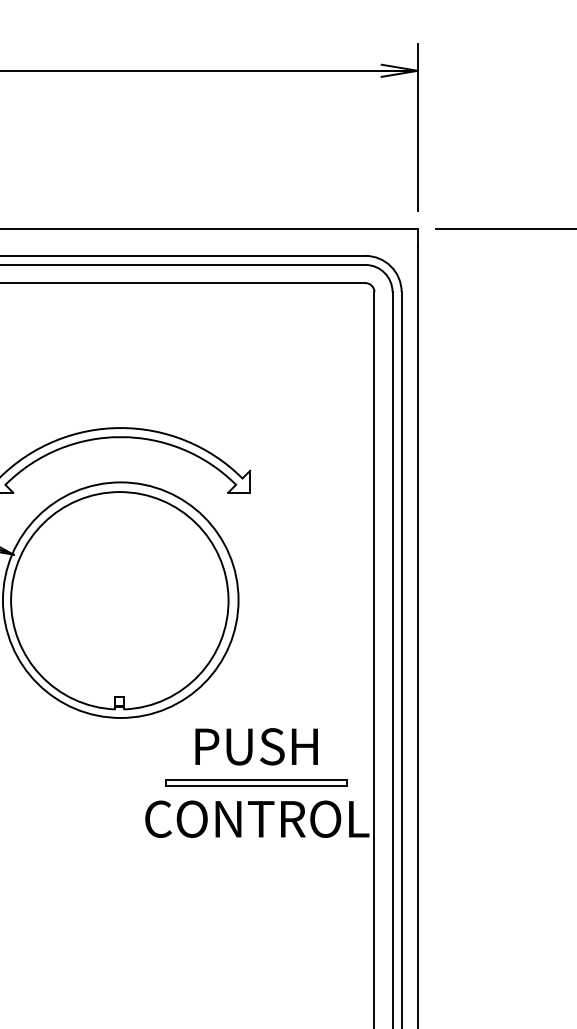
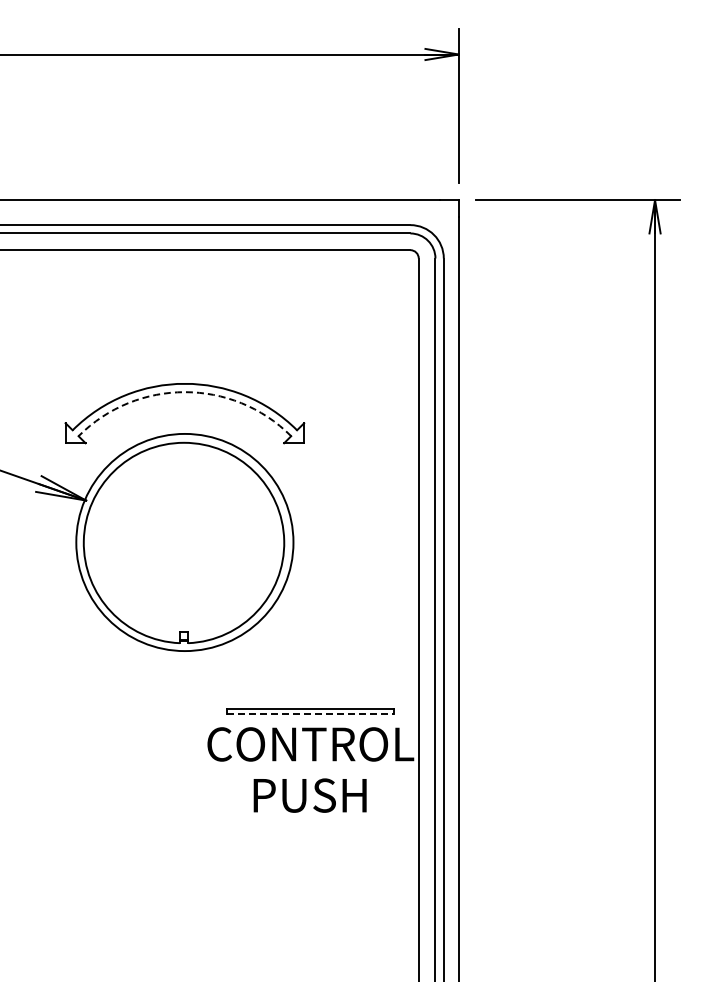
arc: (120, 437) -> (184, 392), solid -> dashed
text: (255, 746) -> (309, 795), moved
line: (257, 785) -> (310, 713), solid -> dashed

